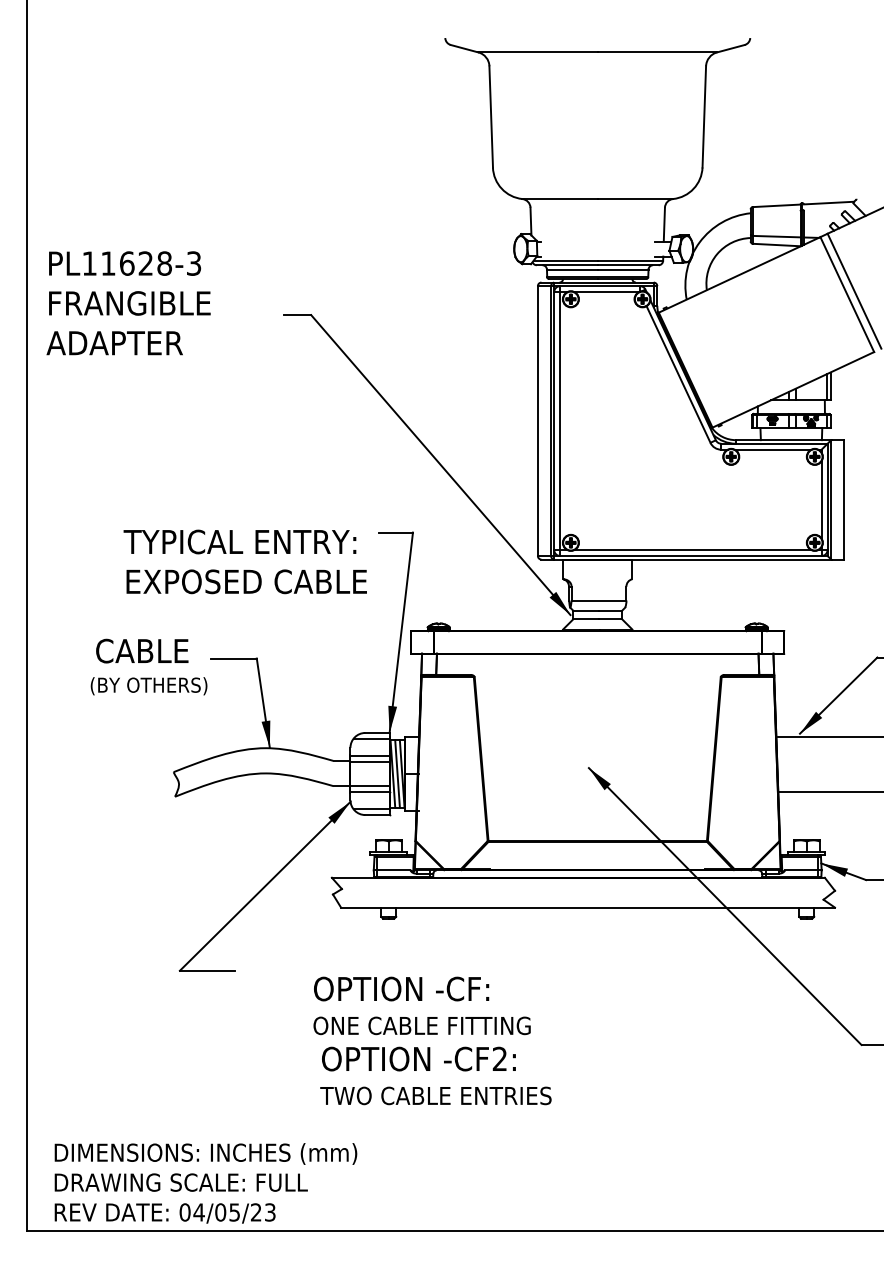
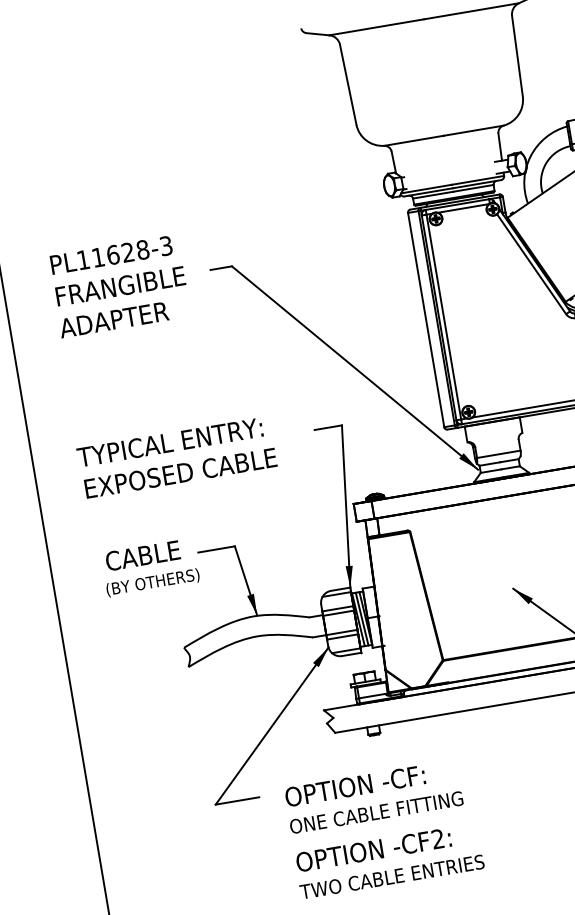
text: (128, 303) -> (119, 286), moved
text: (244, 561) -> (176, 457), moved
text: (421, 1005) -> (373, 796), moved
text: (435, 1075) -> (389, 860), moved

